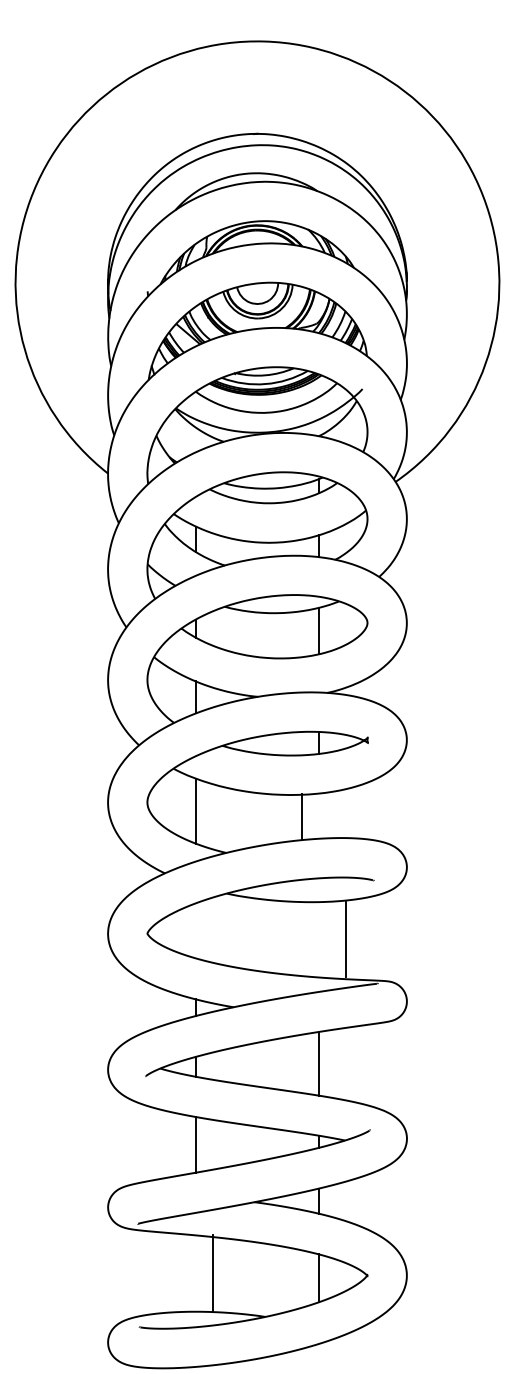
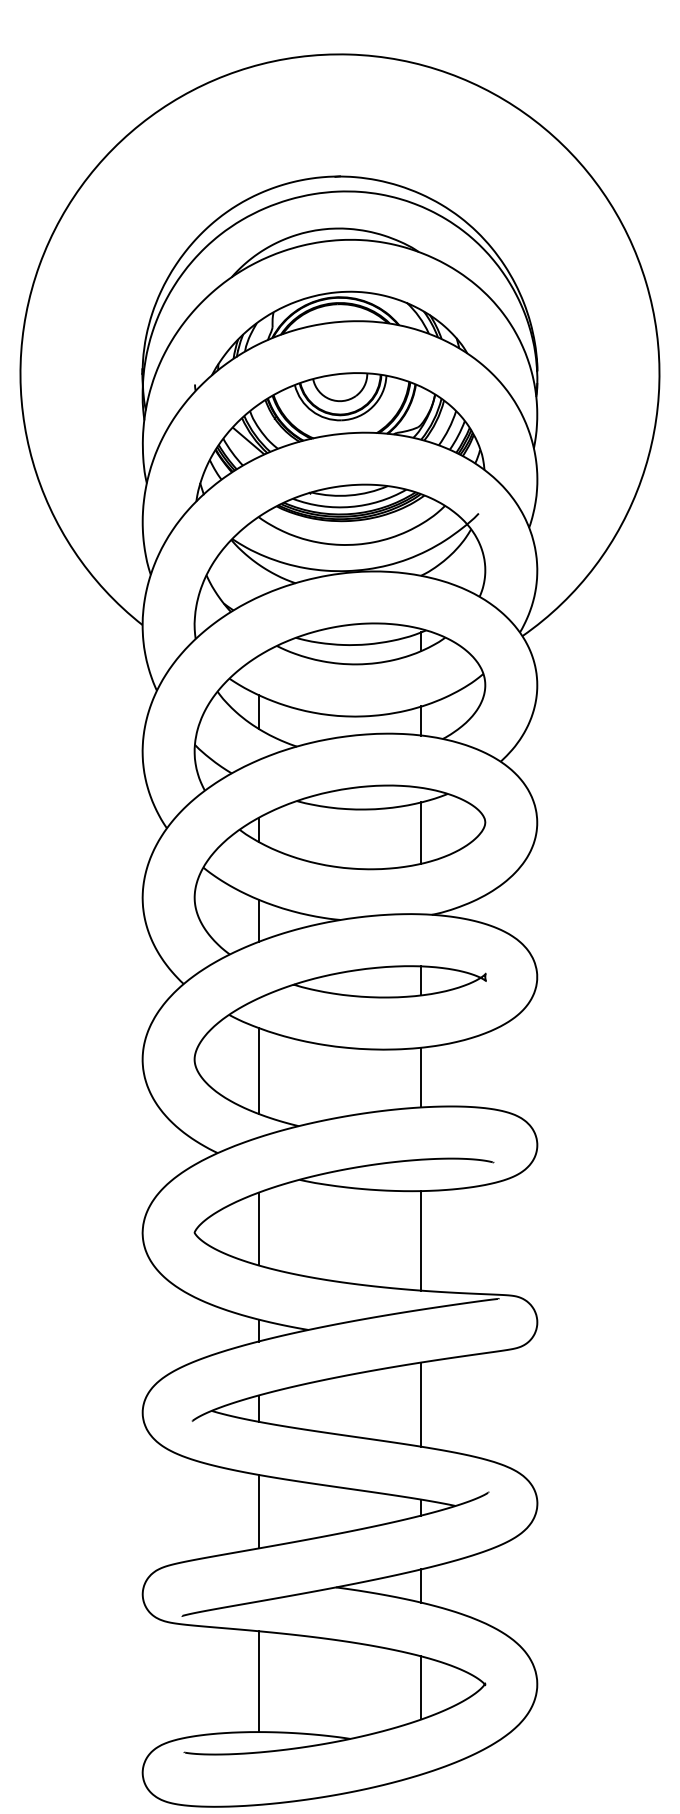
line: (301, 816) -> (421, 1077), moved
line: (195, 930) -> (258, 1228), added
line: (345, 939) -> (421, 1240), moved
line: (212, 1273) -> (258, 1681), moved

